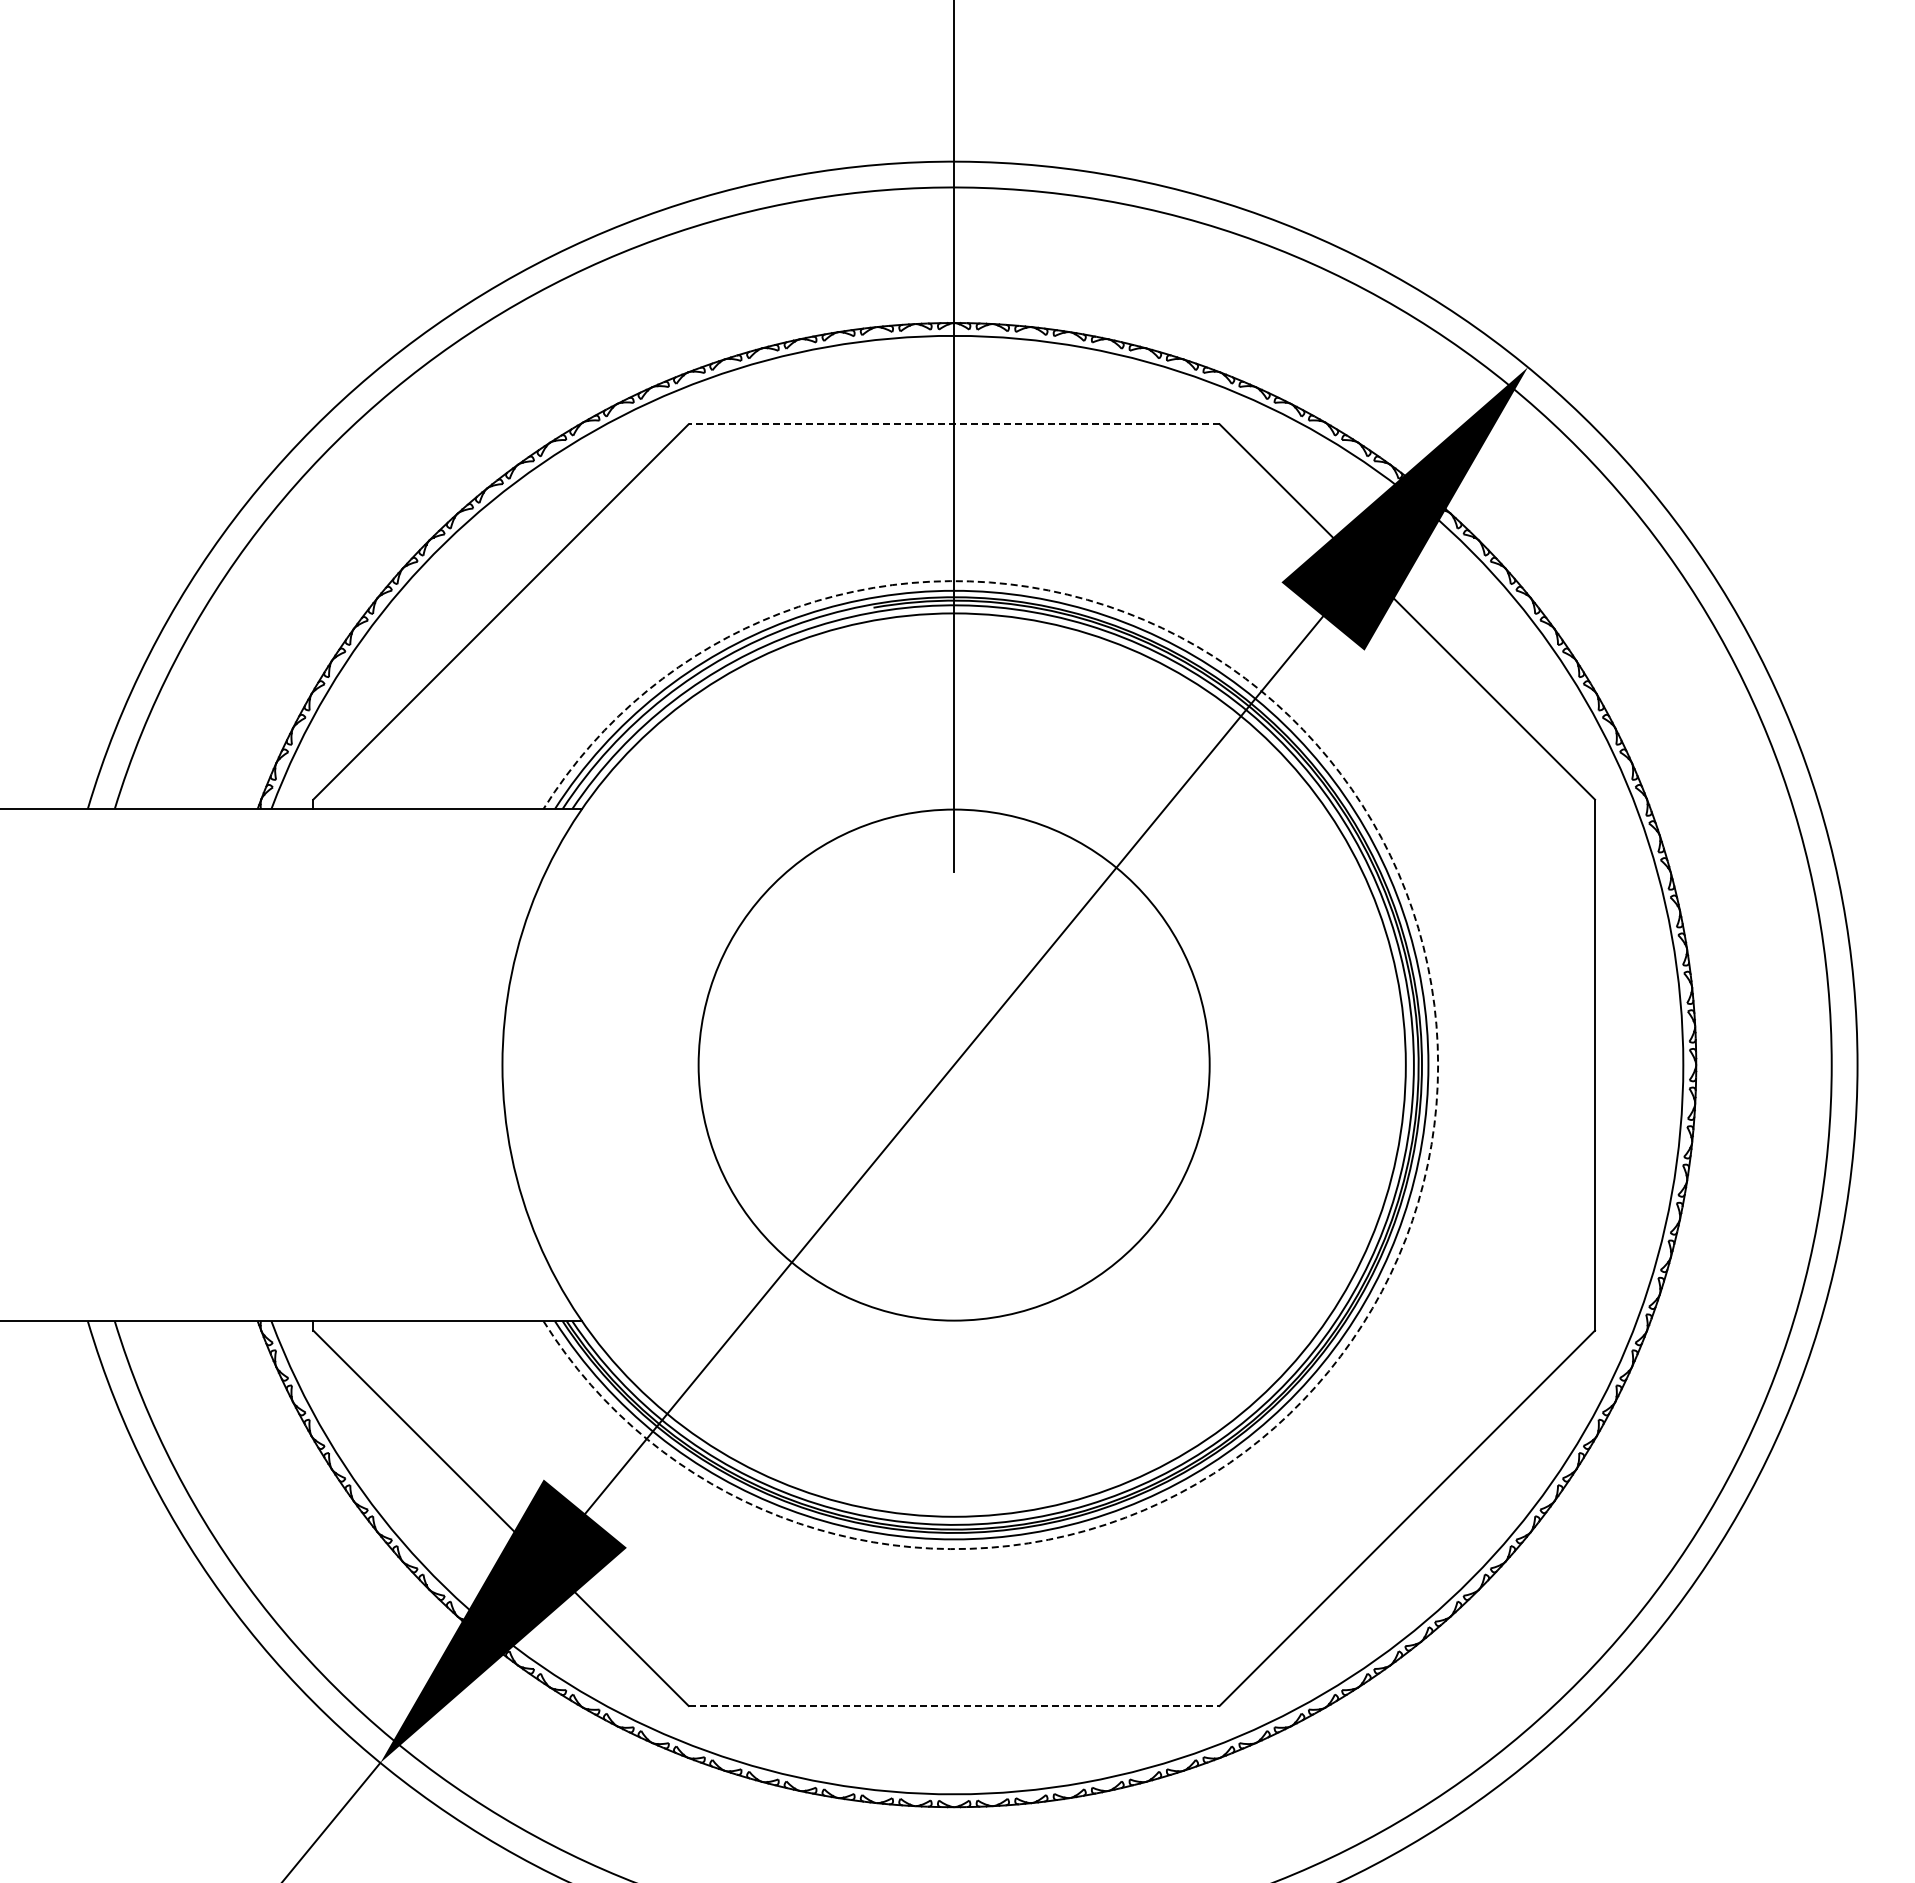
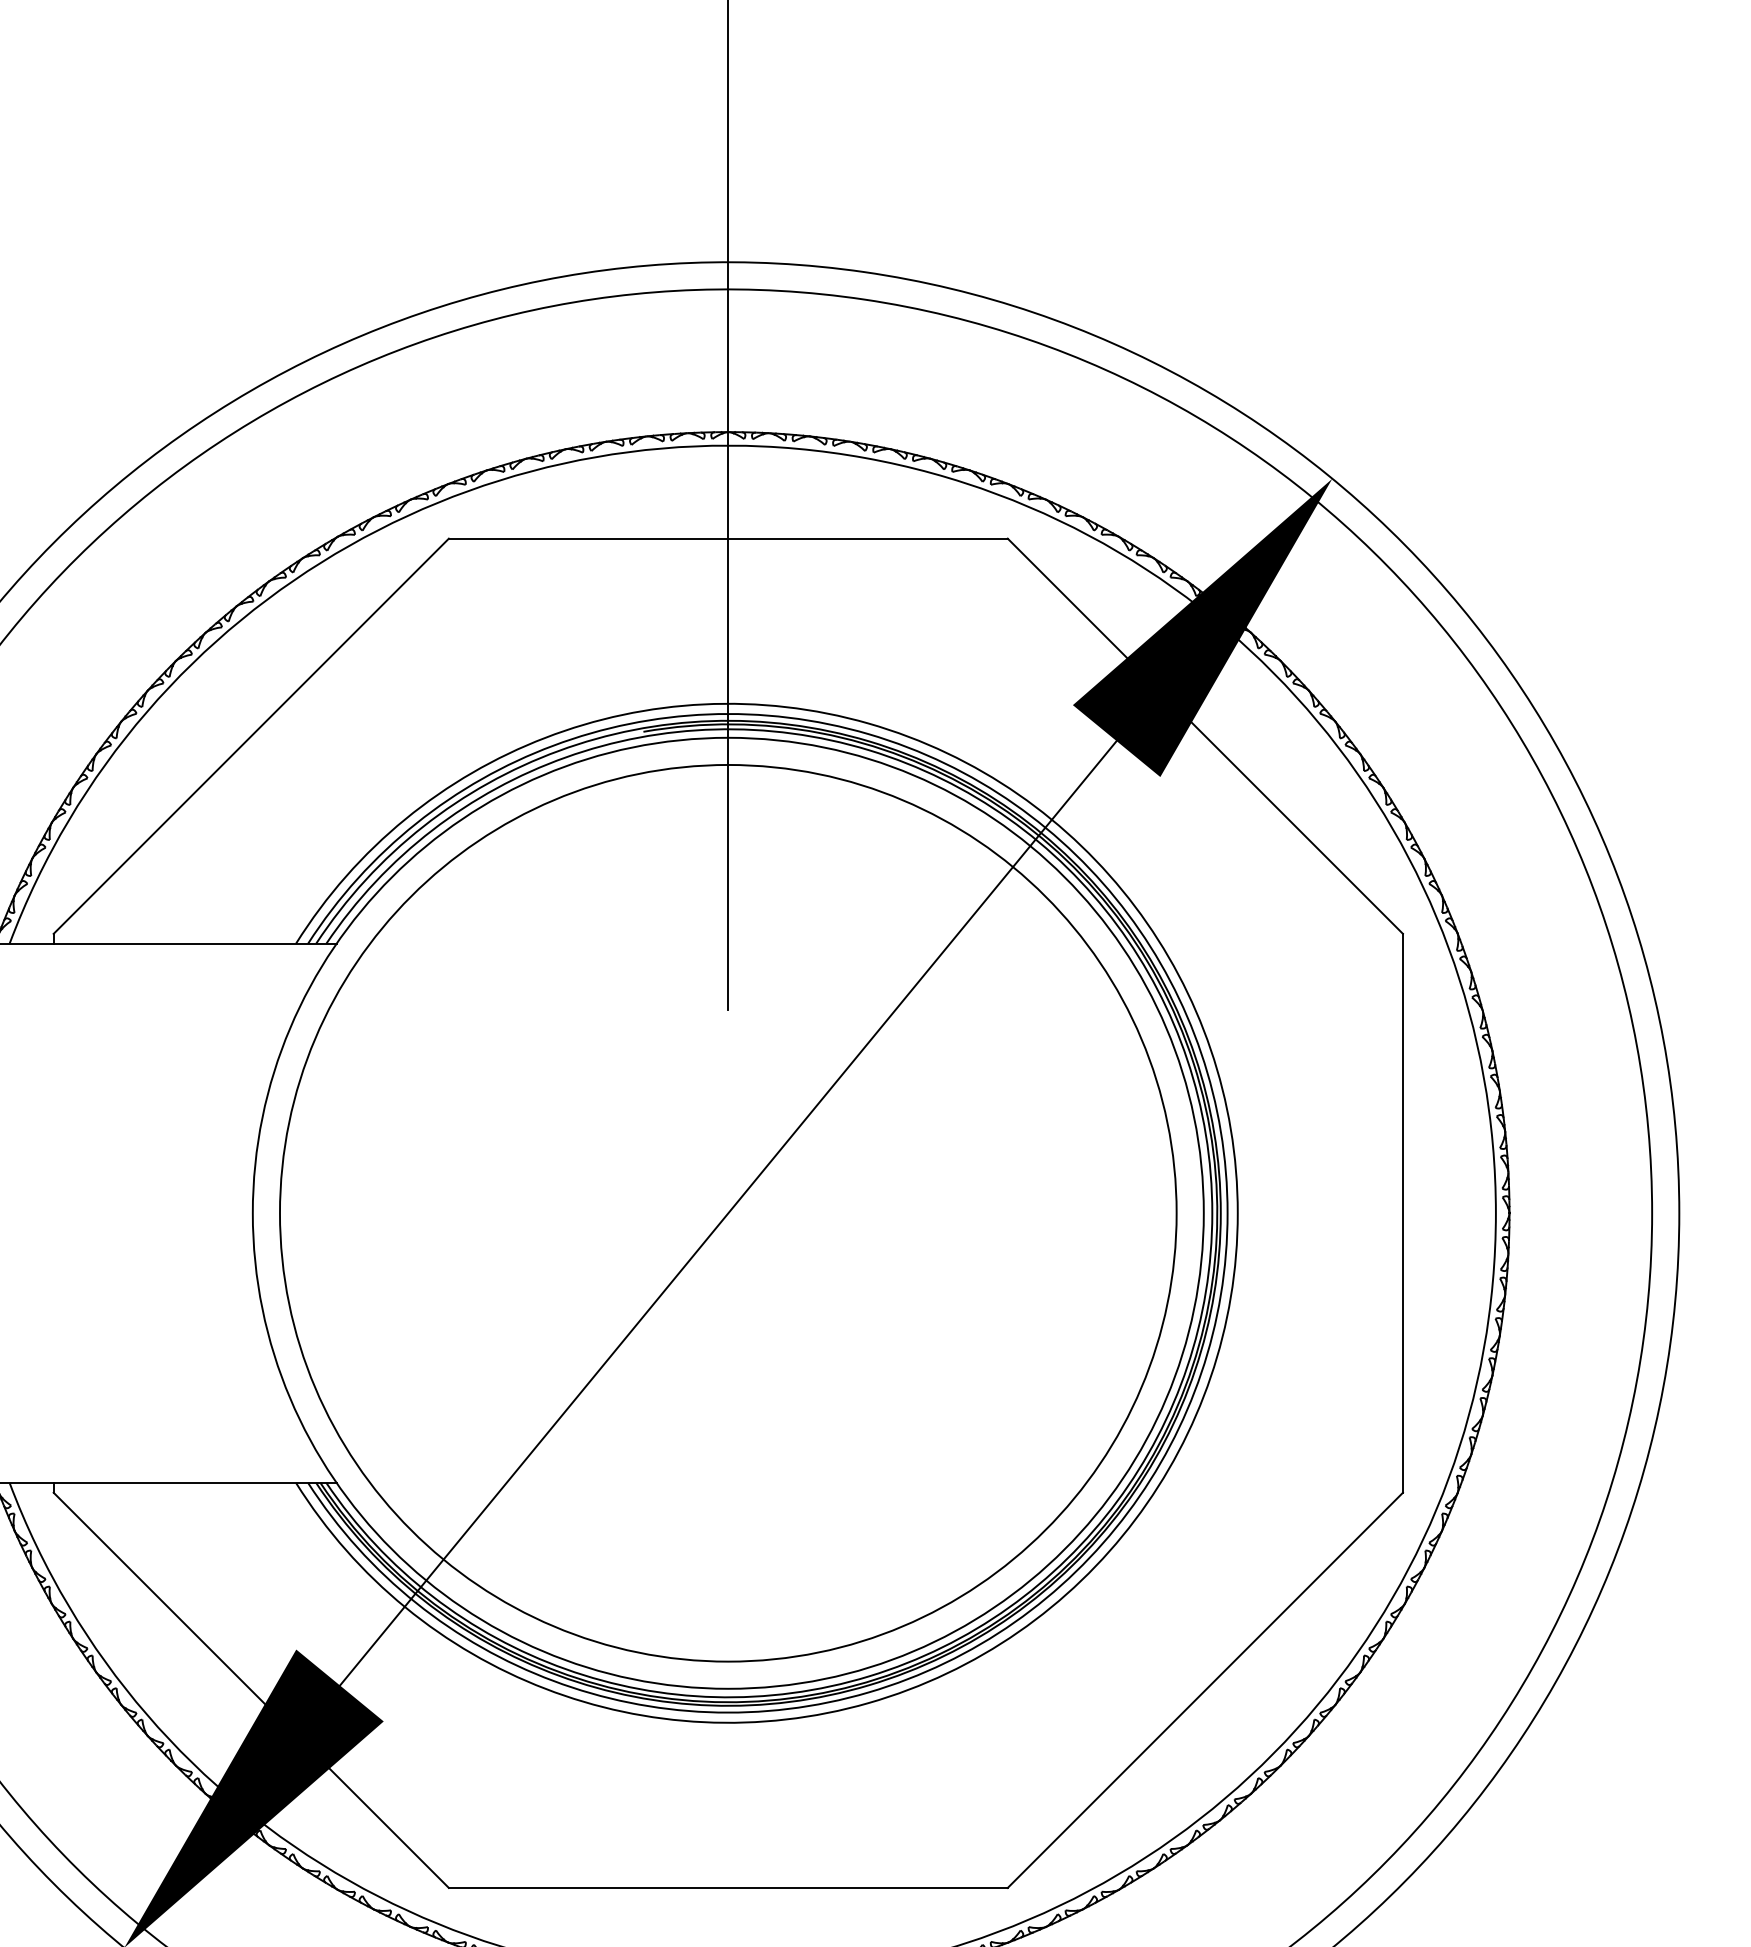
line: (953, 424) -> (727, 538), dashed -> solid
circle: (954, 1064) -> (728, 1212), size x1.67
arc: (1438, 1065) -> (1238, 1213), dashed -> solid
line: (954, 1705) -> (728, 1887), dashed -> solid

